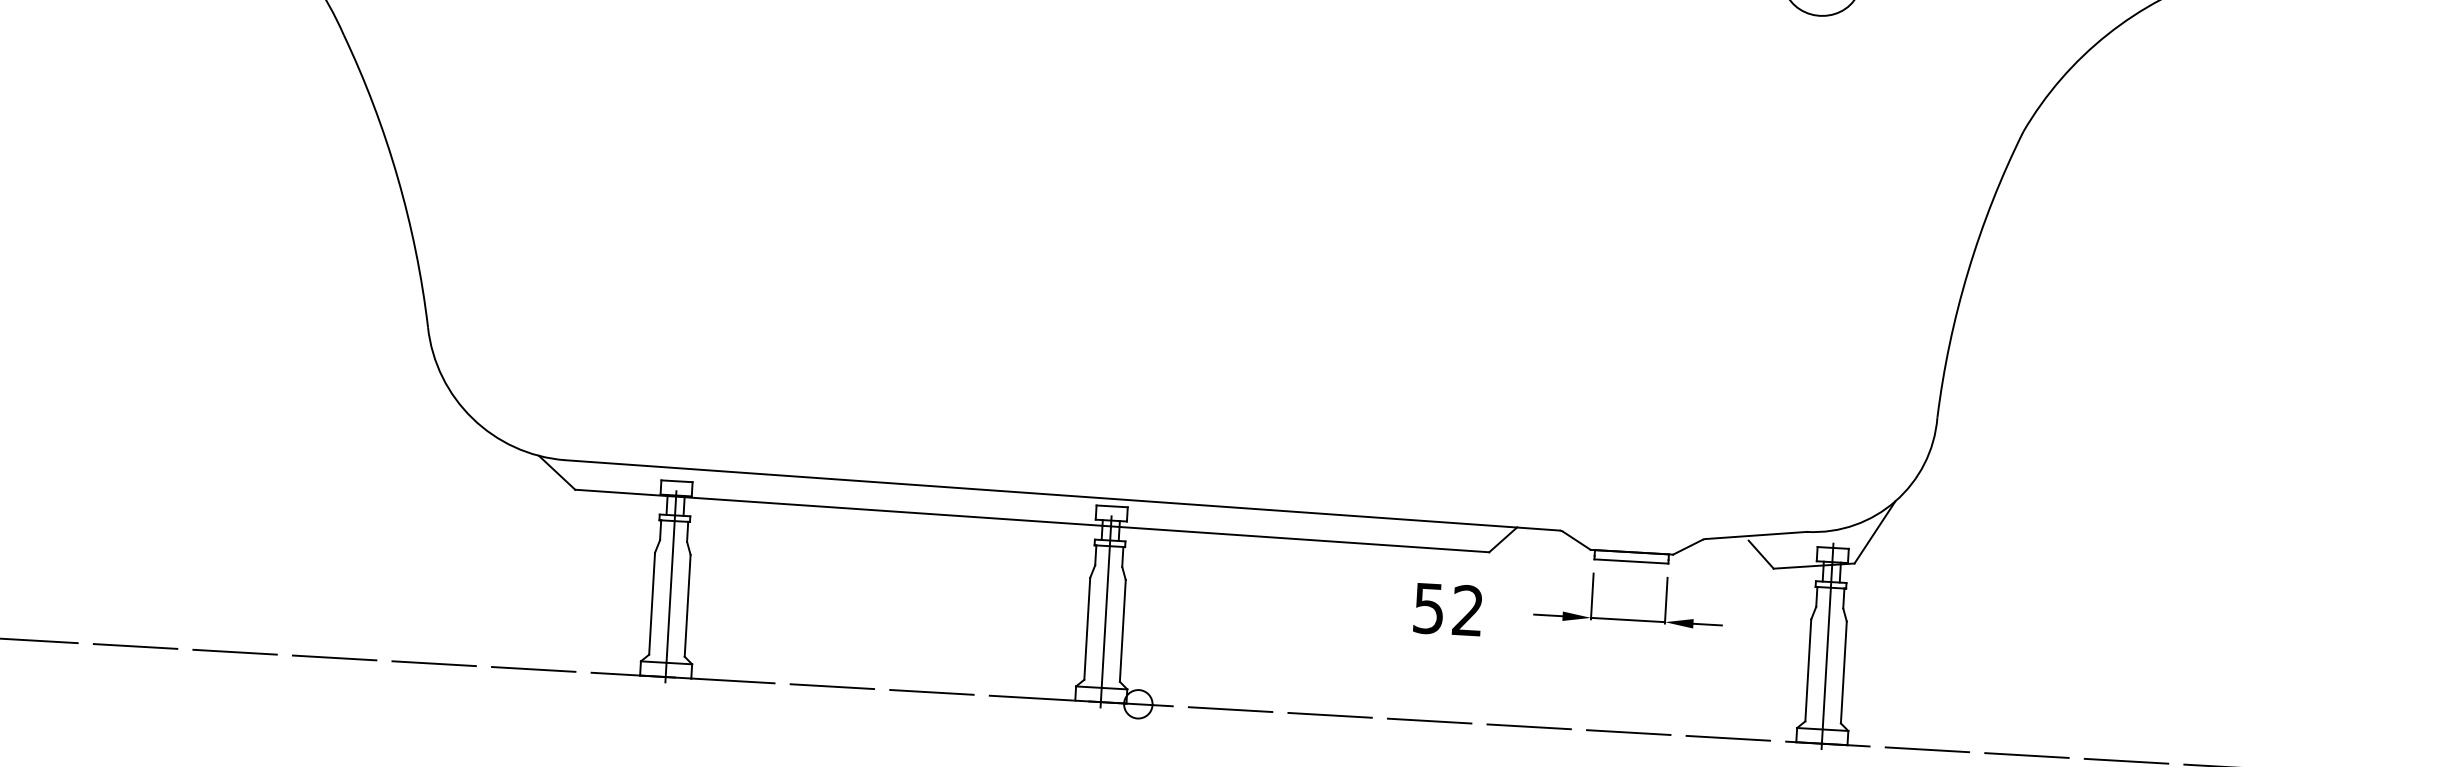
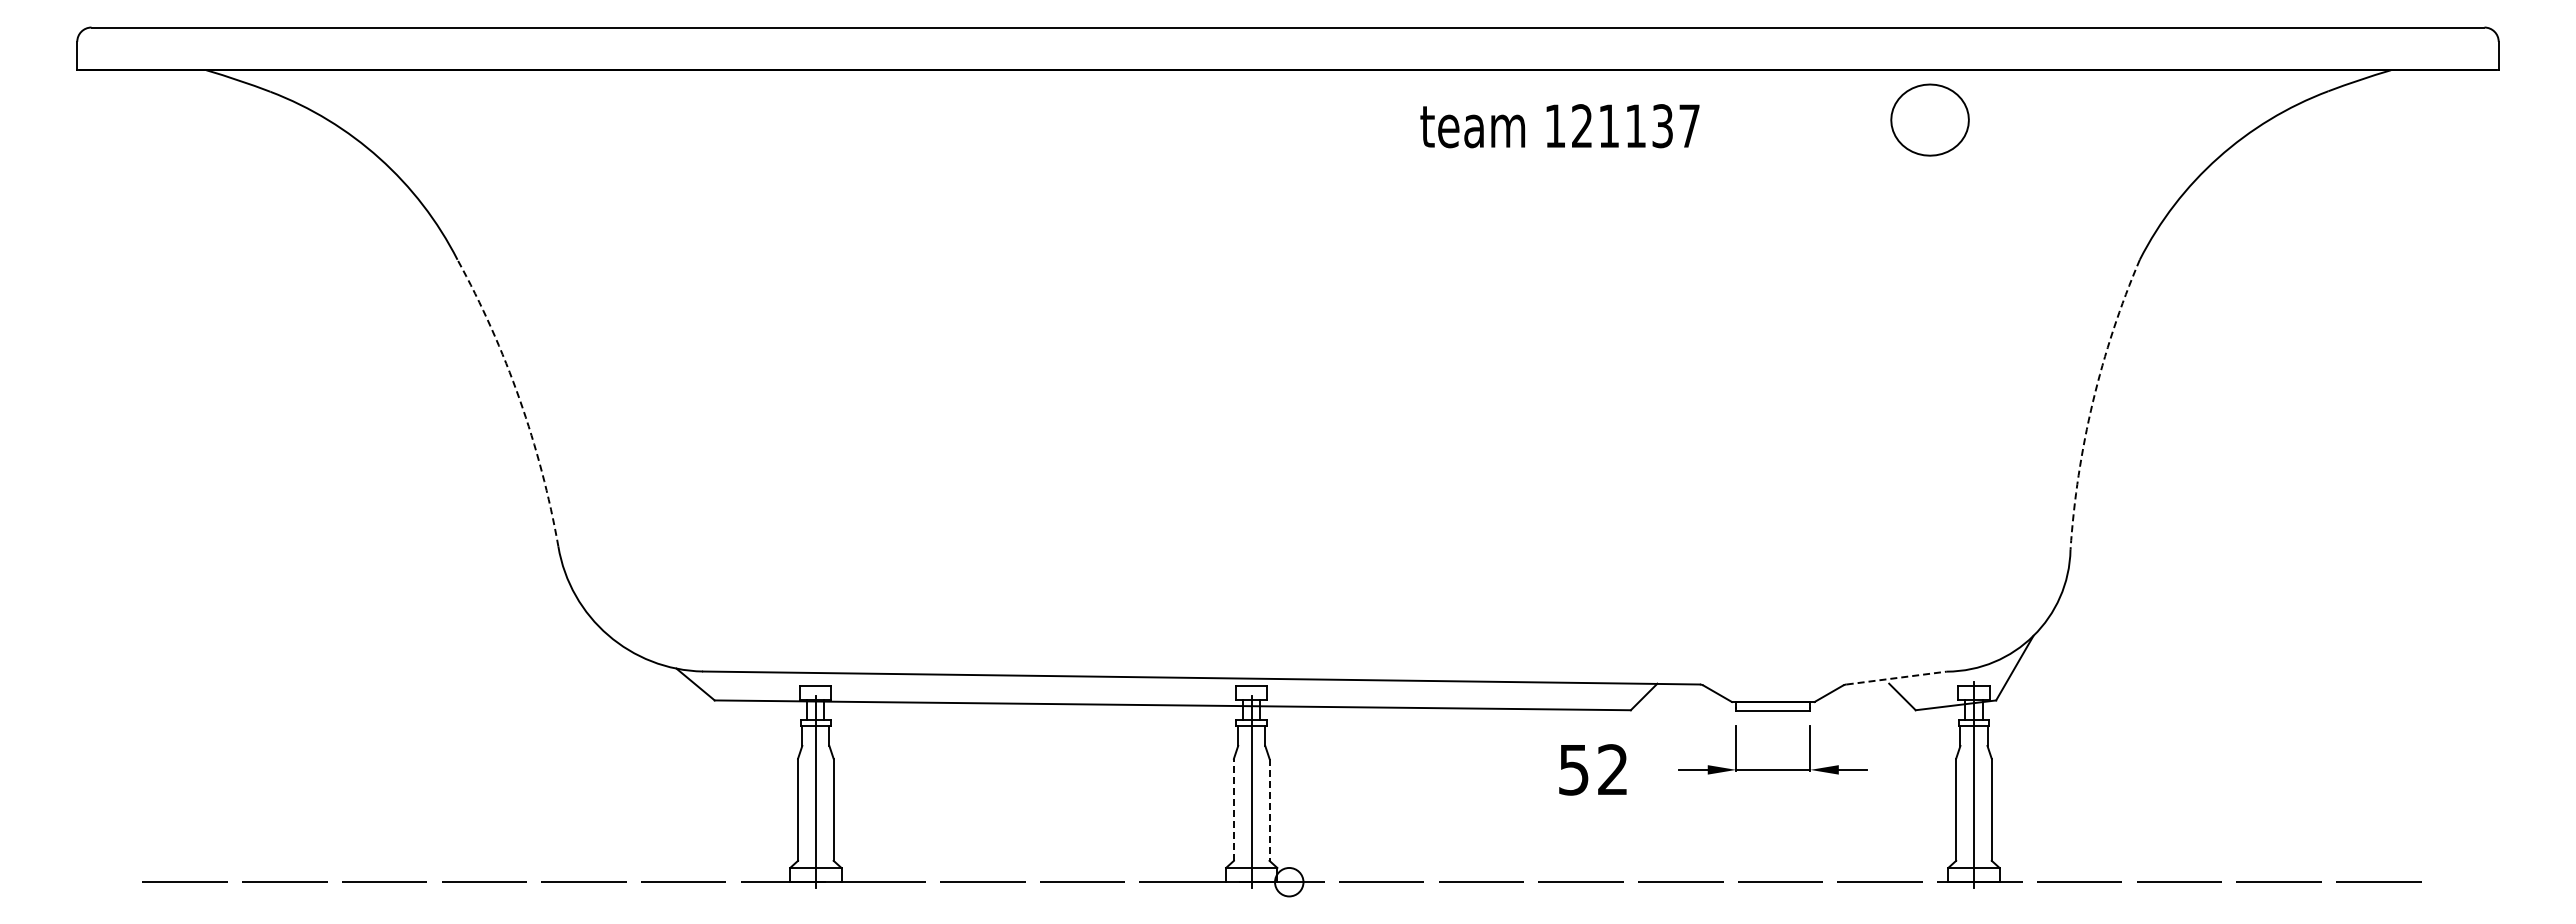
arc: (397, 178) -> (519, 399), solid -> dashed
arc: (1967, 270) -> (2092, 401), solid -> dashed
line: (1757, 535) -> (1897, 678), solid -> dashed
line: (1086, 628) -> (1233, 809), solid -> dashed
line: (1122, 631) -> (1269, 810), solid -> dashed

